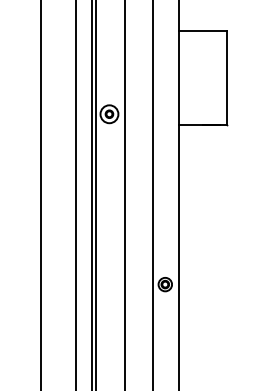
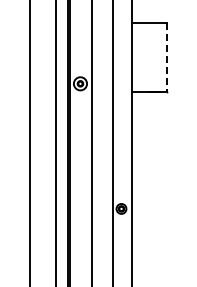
line: (226, 78) -> (166, 57), solid -> dashed

